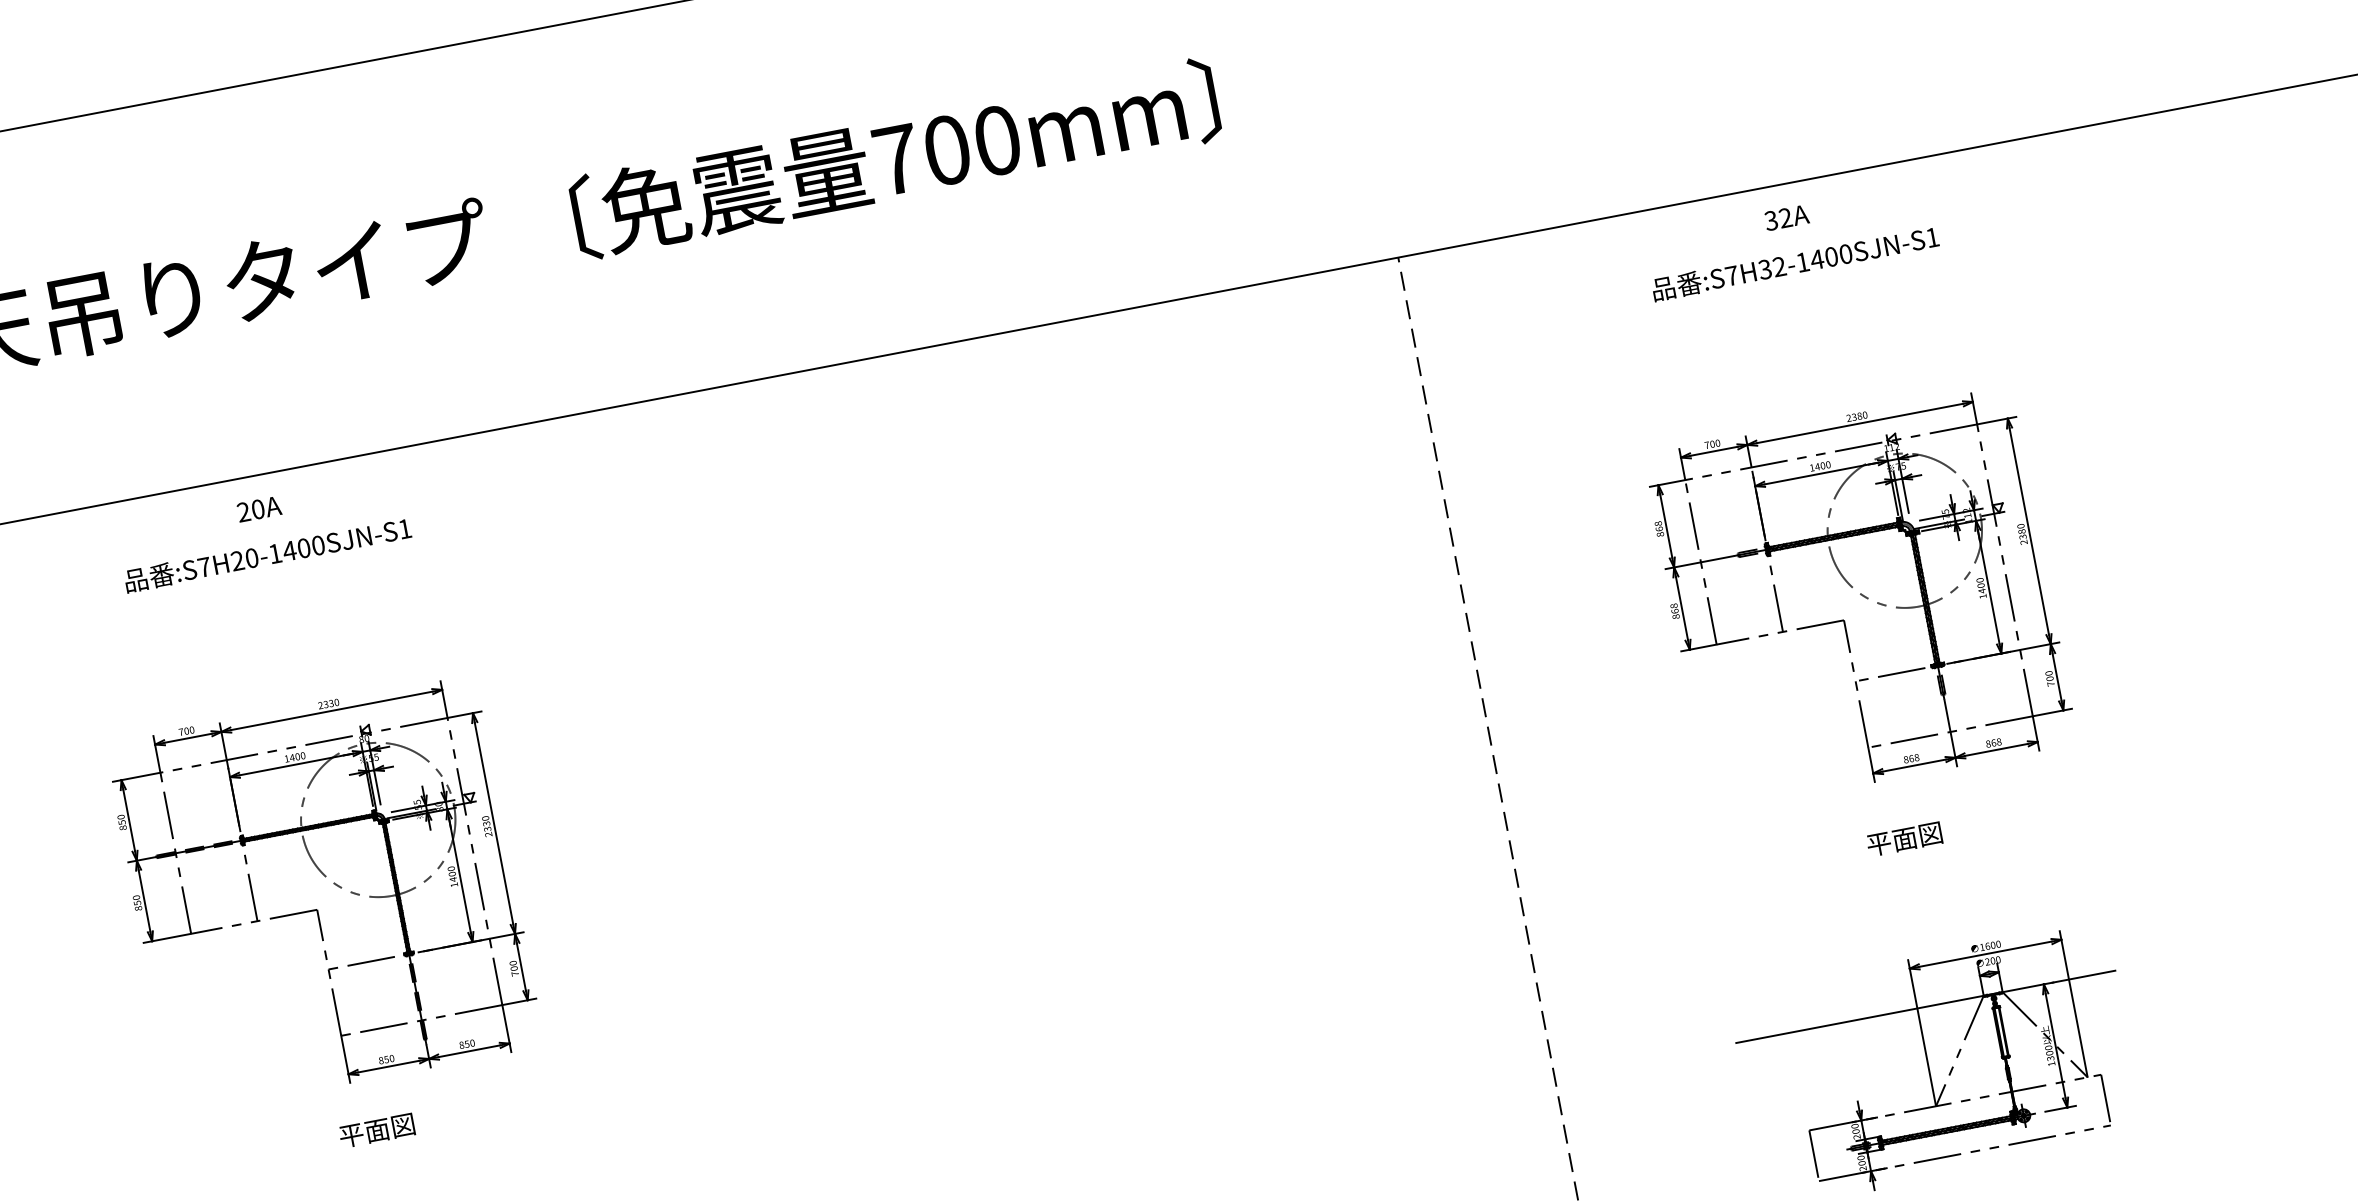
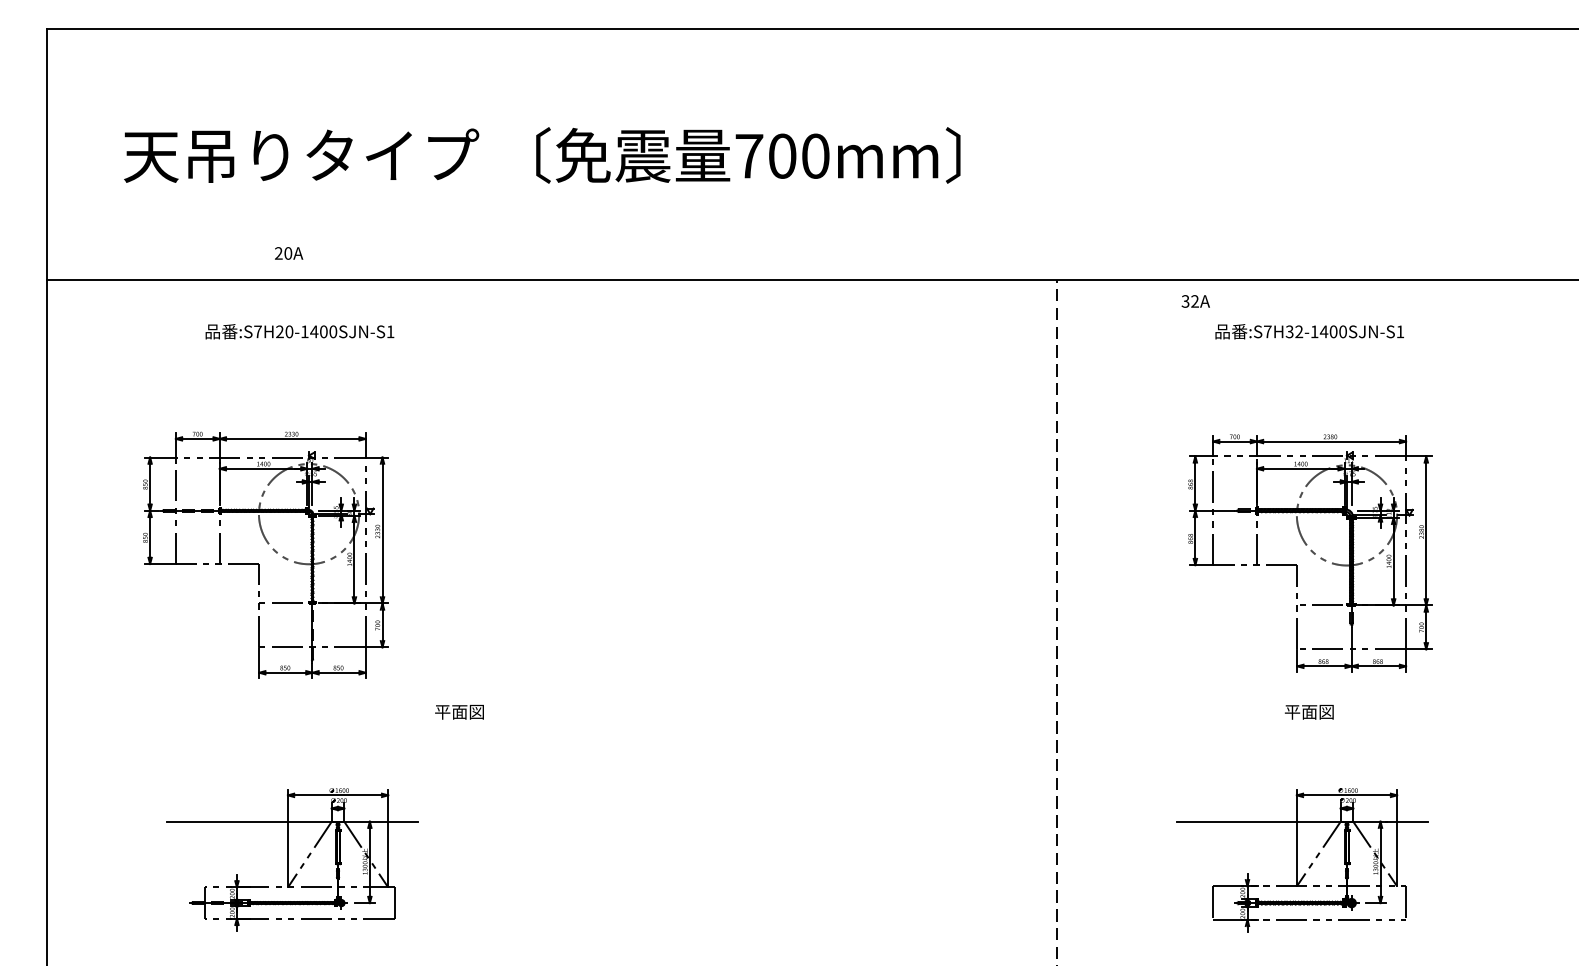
text: (1786, 217) -> (1195, 301), moved
text: (260, 509) -> (289, 253), moved
part: (333, 883) -> (272, 549), moved
text: (377, 1131) -> (459, 712), moved

